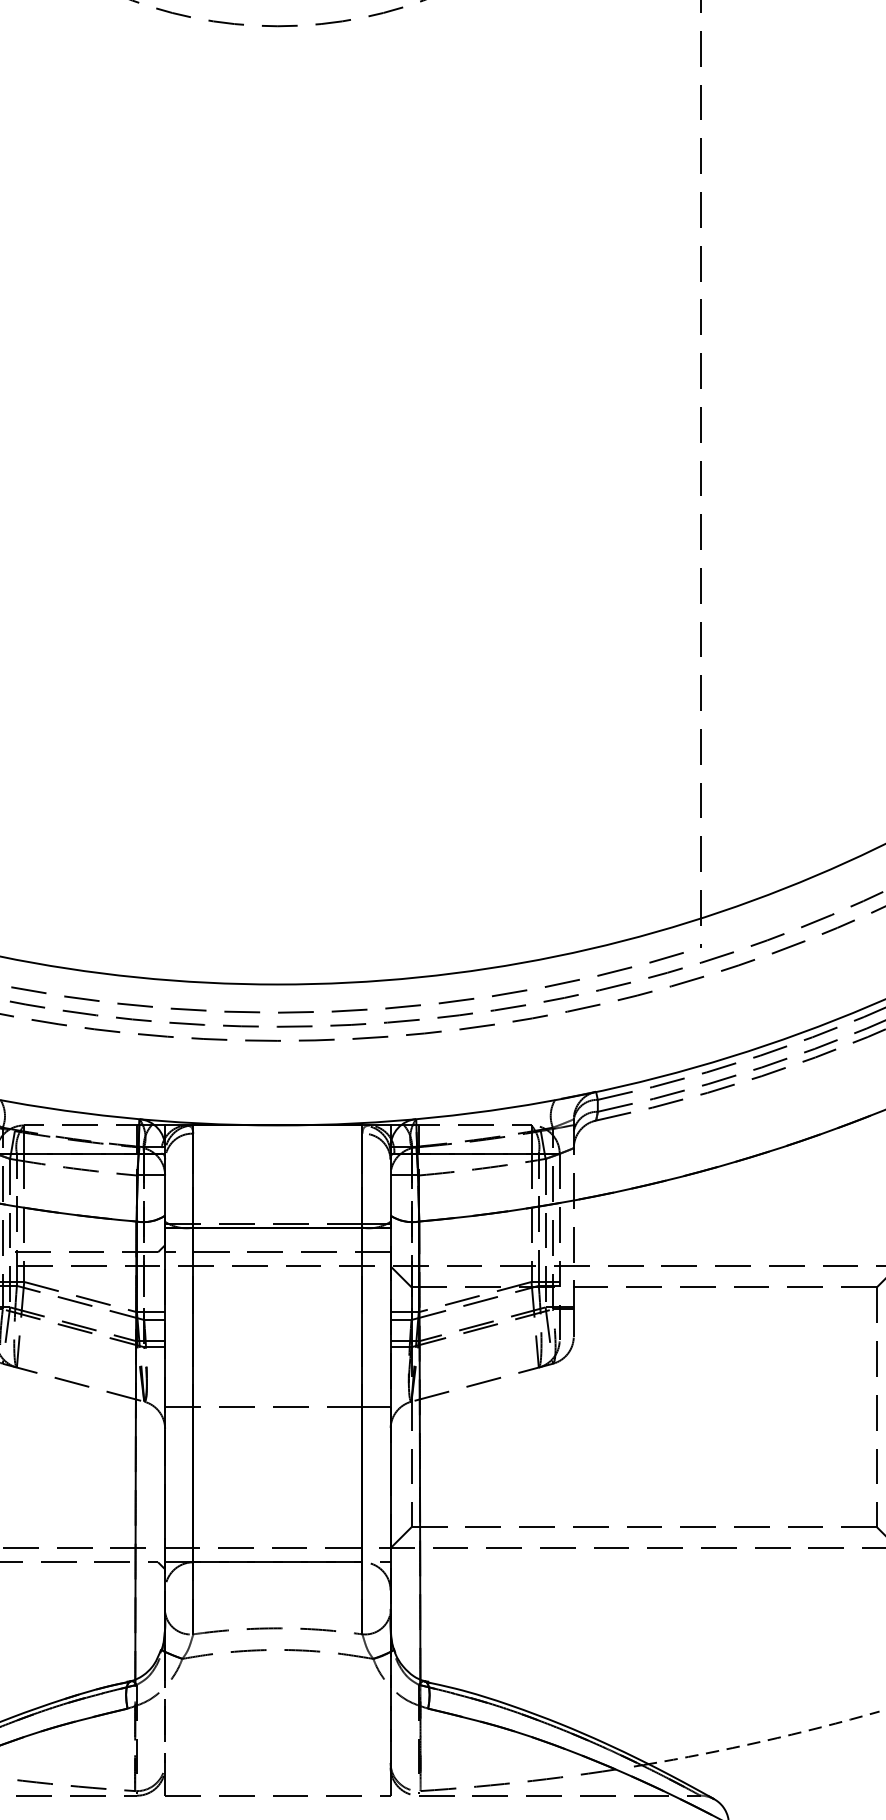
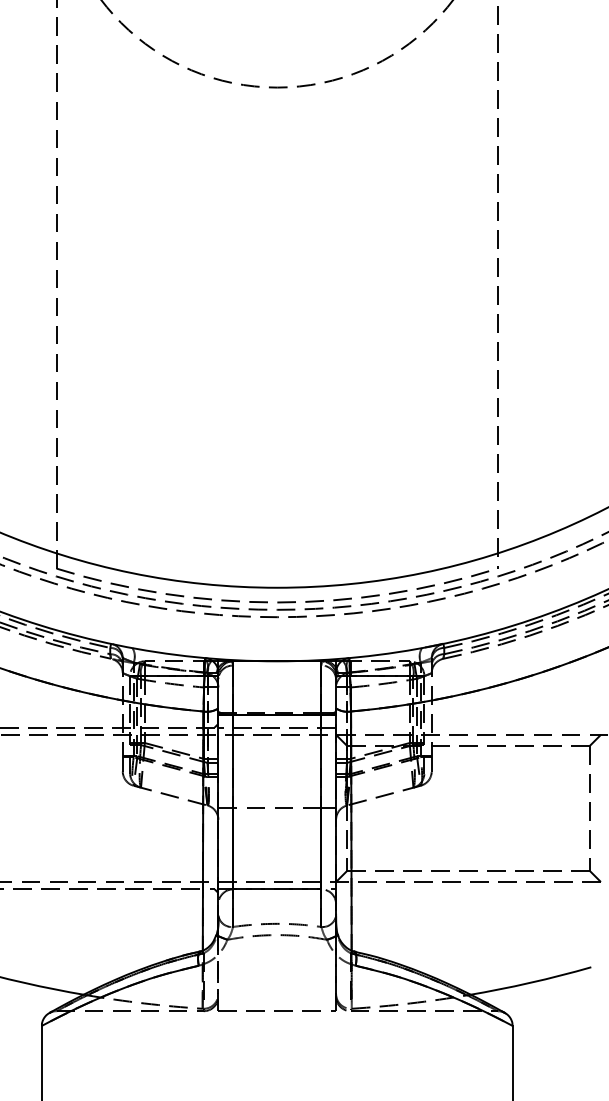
arc: (763, 1740) -> (530, 982), dashed -> solid

